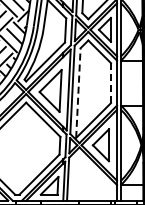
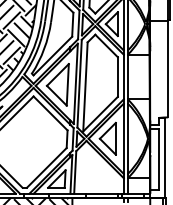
line: (110, 83) -> (117, 77), dashed -> solid
line: (78, 92) -> (85, 86), dashed -> solid

